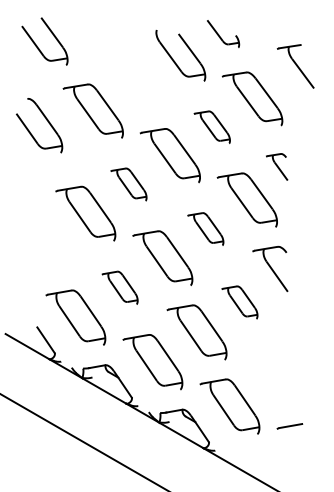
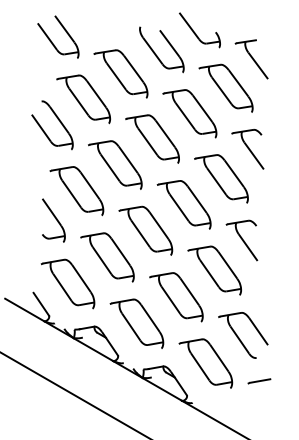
part: (222, 34) -> (199, 30), size x1.43
part: (38, 46) -> (52, 41), moved
part: (295, 66) -> (251, 59), moved
part: (134, 82) -> (120, 73), added
part: (47, 122) -> (59, 122), moved
part: (211, 126) -> (189, 113), size x1.67
part: (276, 167) -> (247, 149), size x1.67
part: (128, 183) -> (115, 164), size x1.67
part: (205, 228) -> (183, 204), size x1.67
part: (59, 246) -> (53, 220), added
part: (120, 287) -> (107, 257), size x1.67
part: (239, 302) -> (214, 270), size x1.67
part: (272, 375) -> (243, 335), added

